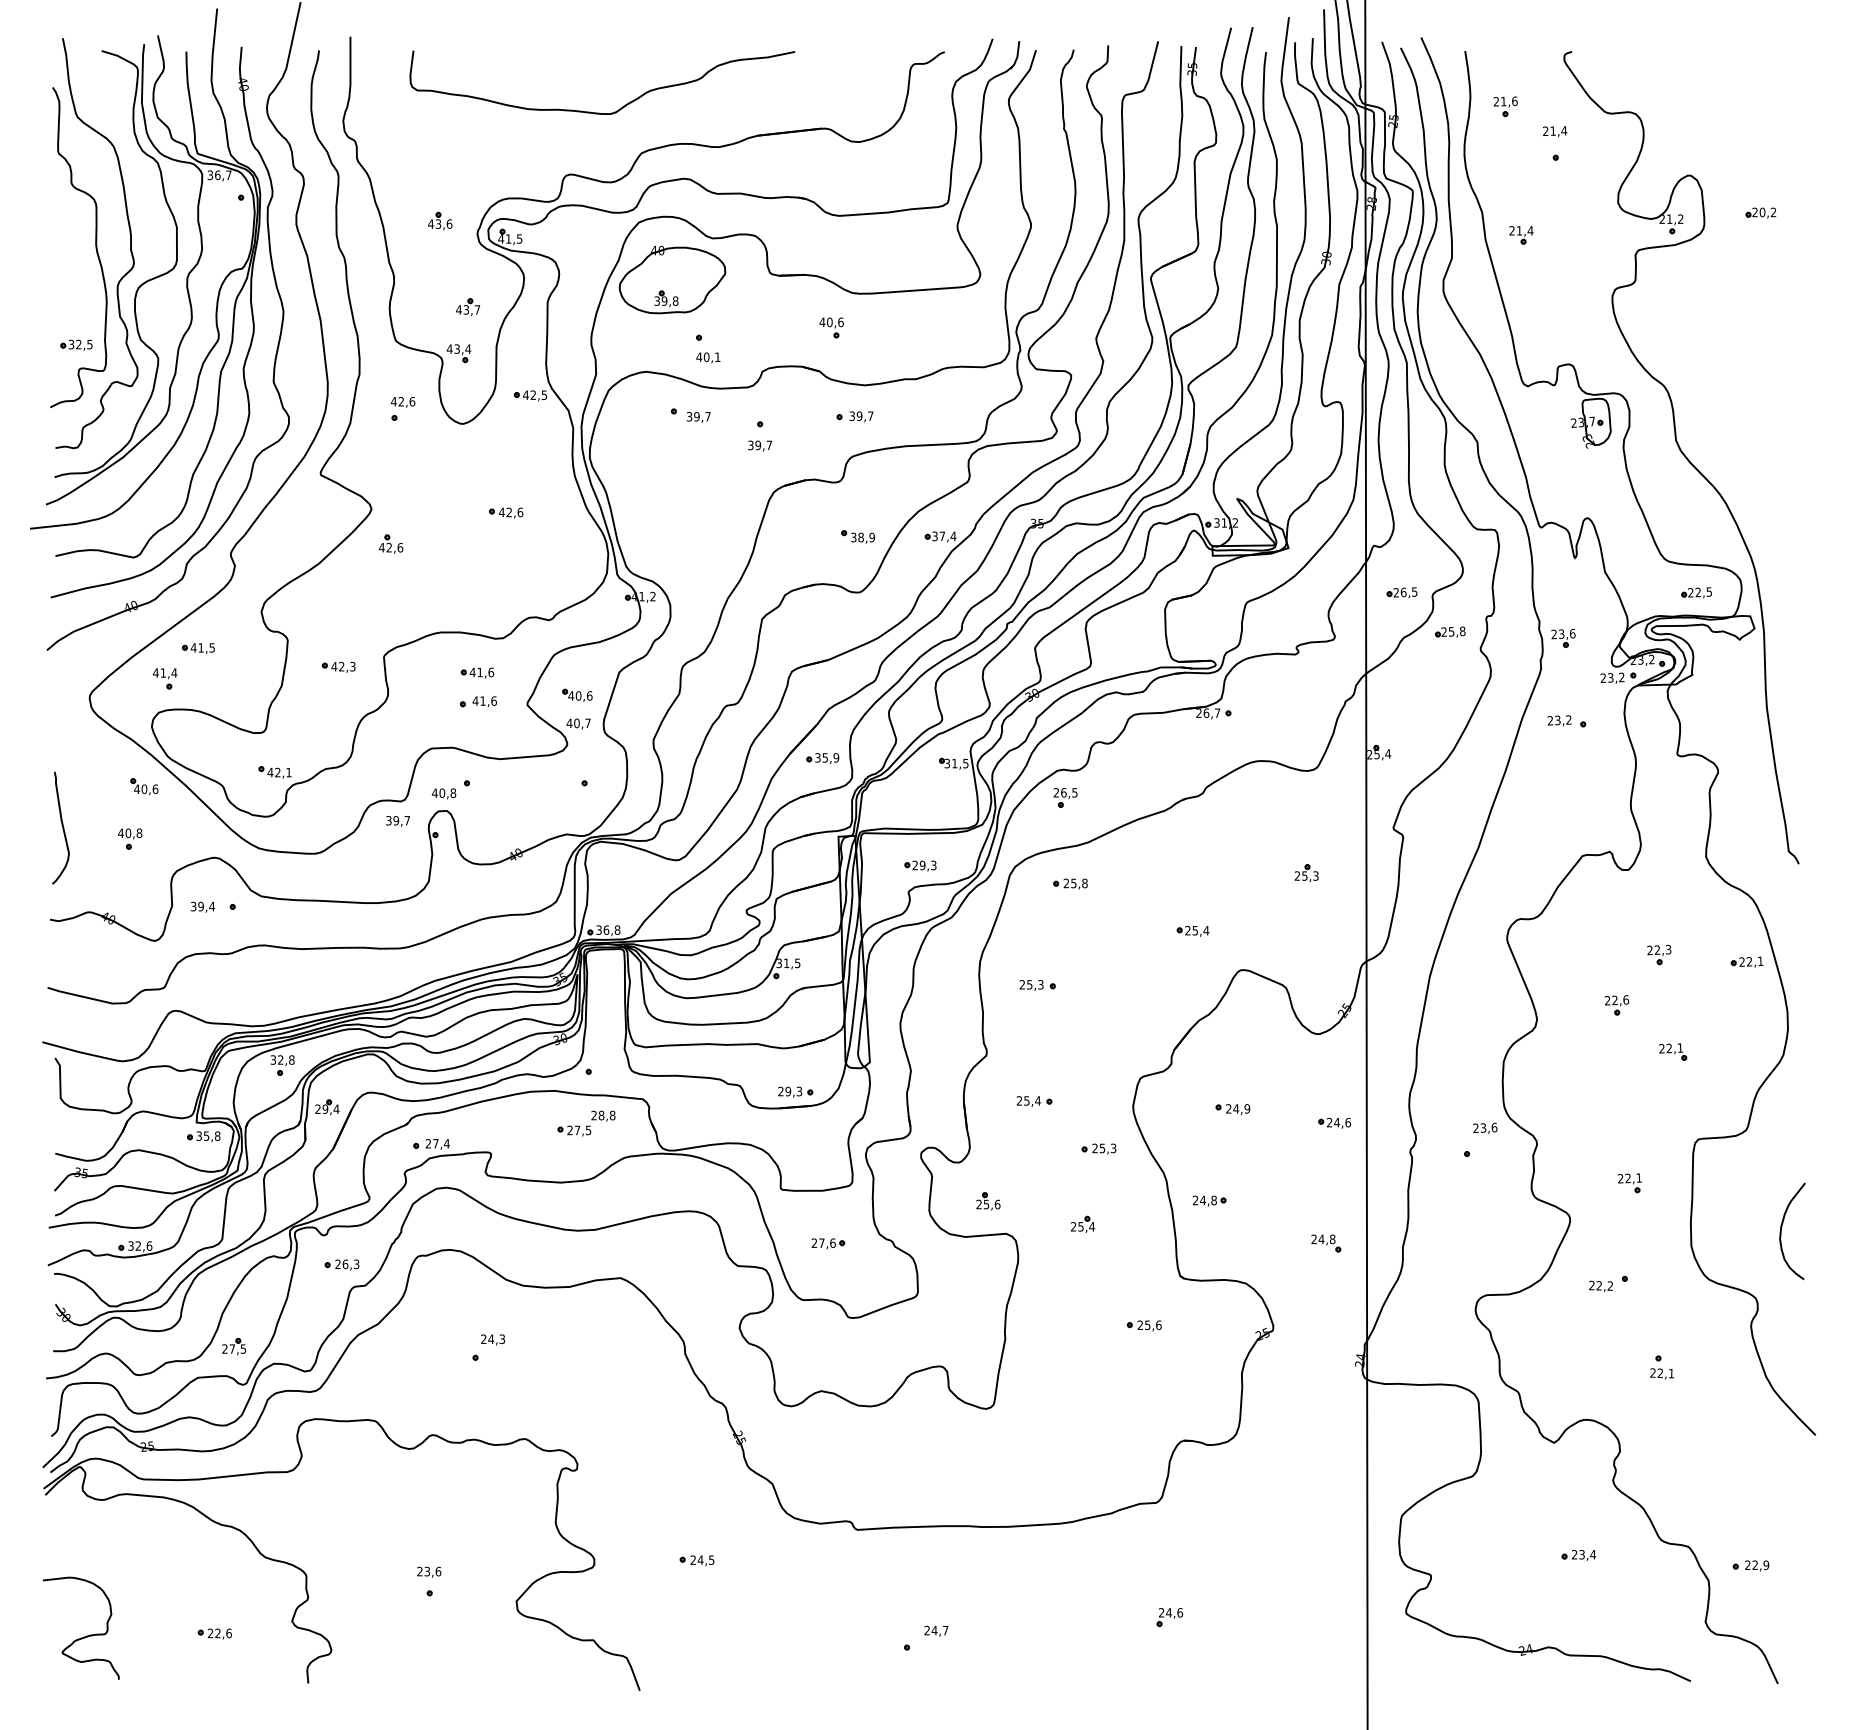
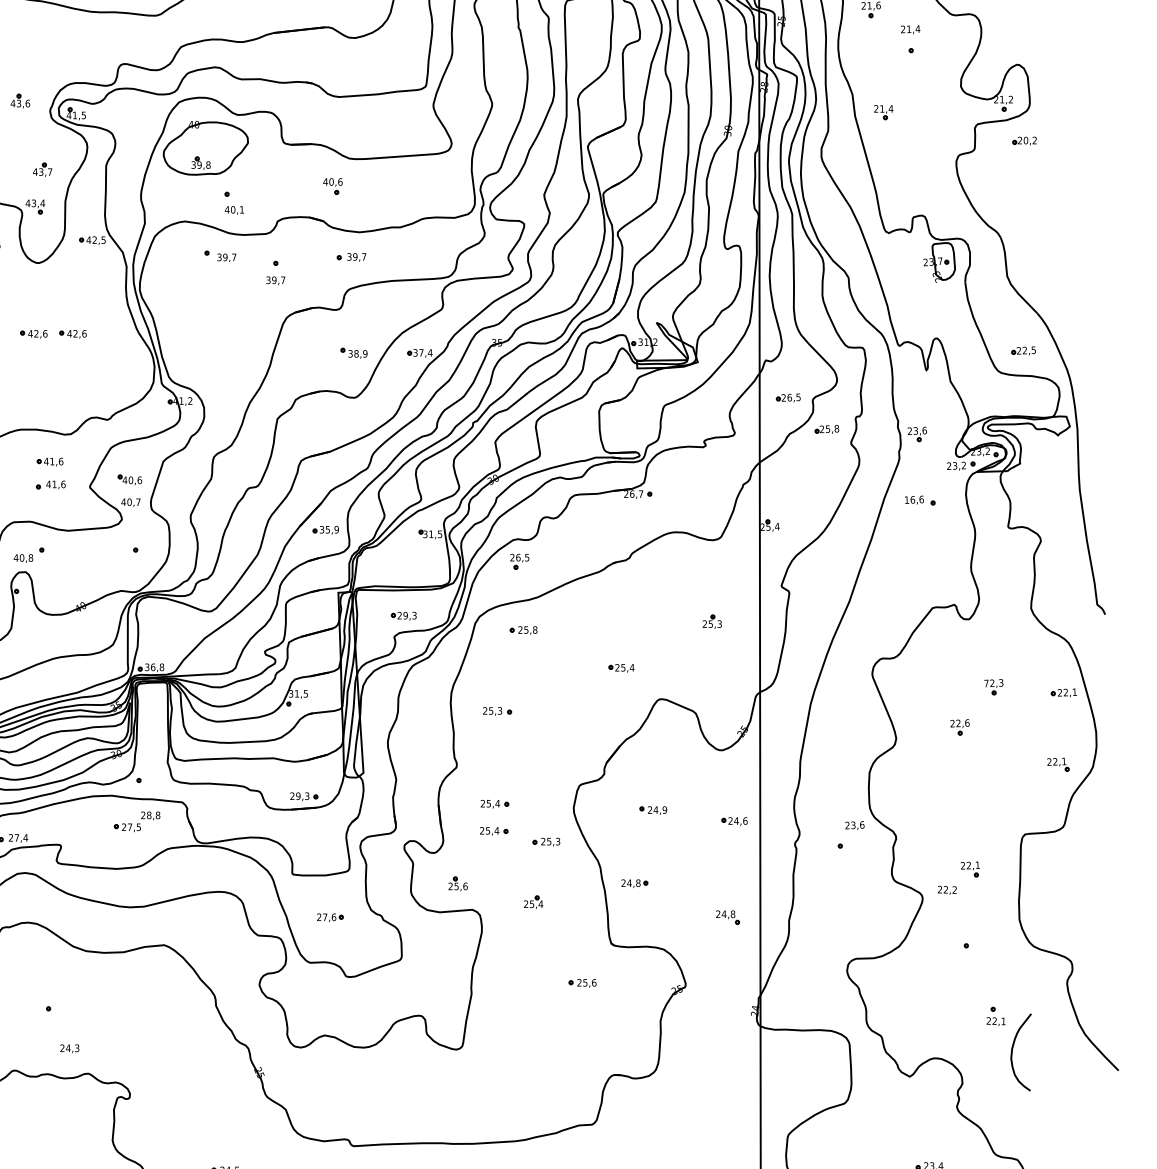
part: (1760, 212) -> (1024, 140), moved
part: (457, 512) -> (34, 333), added
part: (1696, 592) -> (1023, 350), moved
text: (1559, 720) -> (914, 499), 23,2 -> 16,6
text: (1649, 950) -> (986, 683), 22,3 -> 72,3
part: (1673, 1051) -> (1058, 764), moved
part: (1033, 1135) -> (494, 831), added
curve: (1782, 1227) -> (1013, 1049), moved
text: (1600, 1285) -> (946, 889), moved
text: (492, 1339) -> (69, 1048), moved

